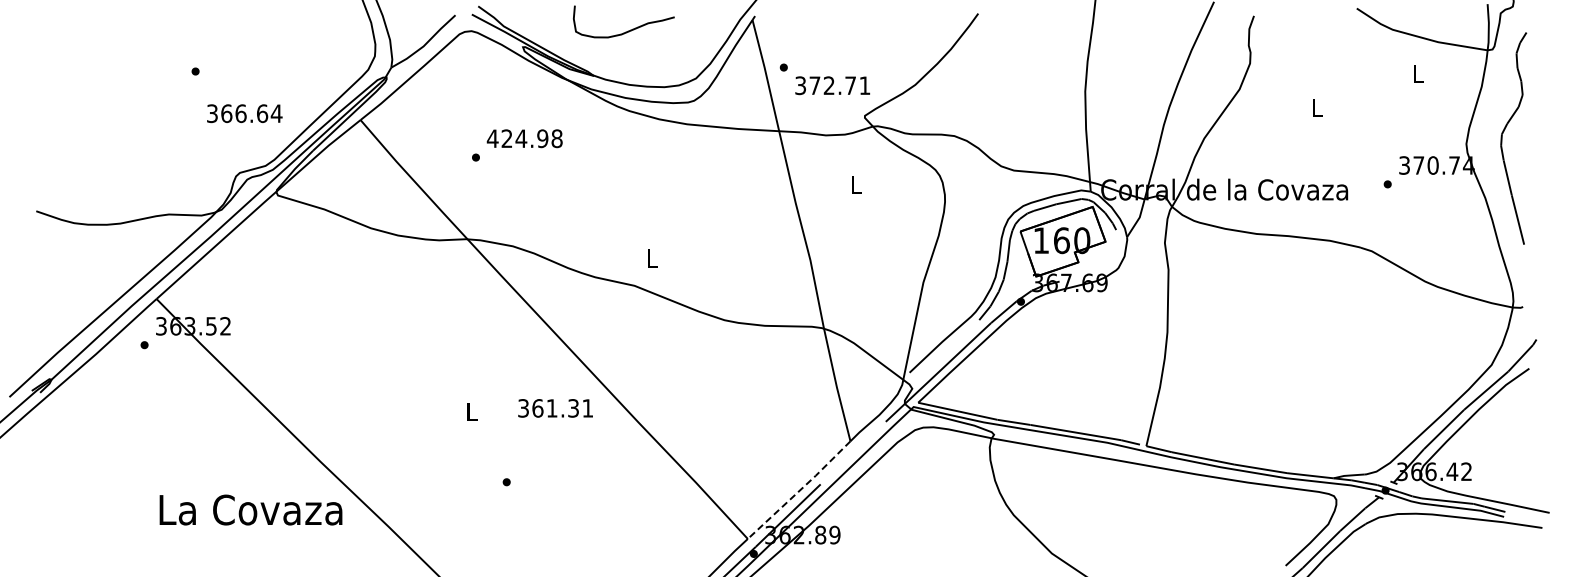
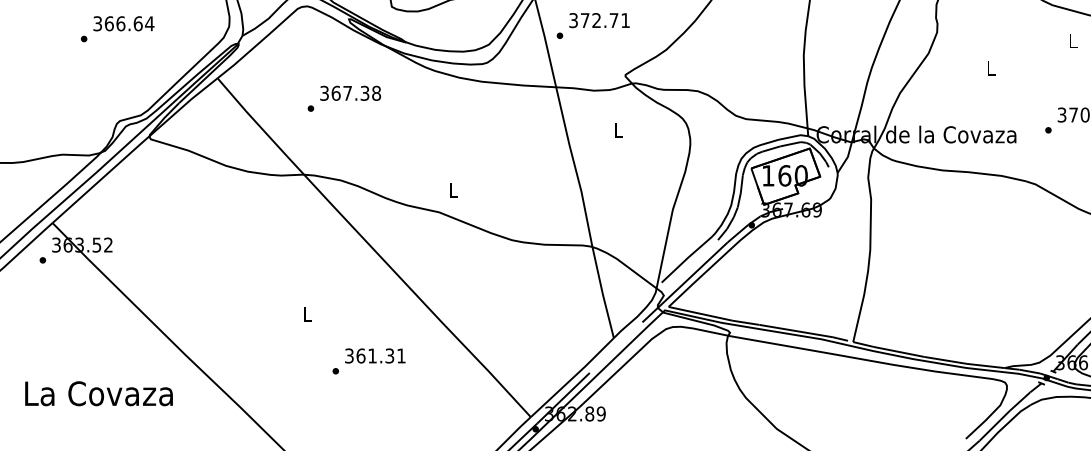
text: (832, 85) -> (599, 20), moved
text: (244, 113) -> (123, 23), moved
text: (517, 138) -> (344, 93), 424.98 -> 367.38
text: (555, 408) -> (375, 356), moved
line: (799, 490) -> (572, 377), dashed -> solid
text: (250, 509) -> (98, 393), moved

